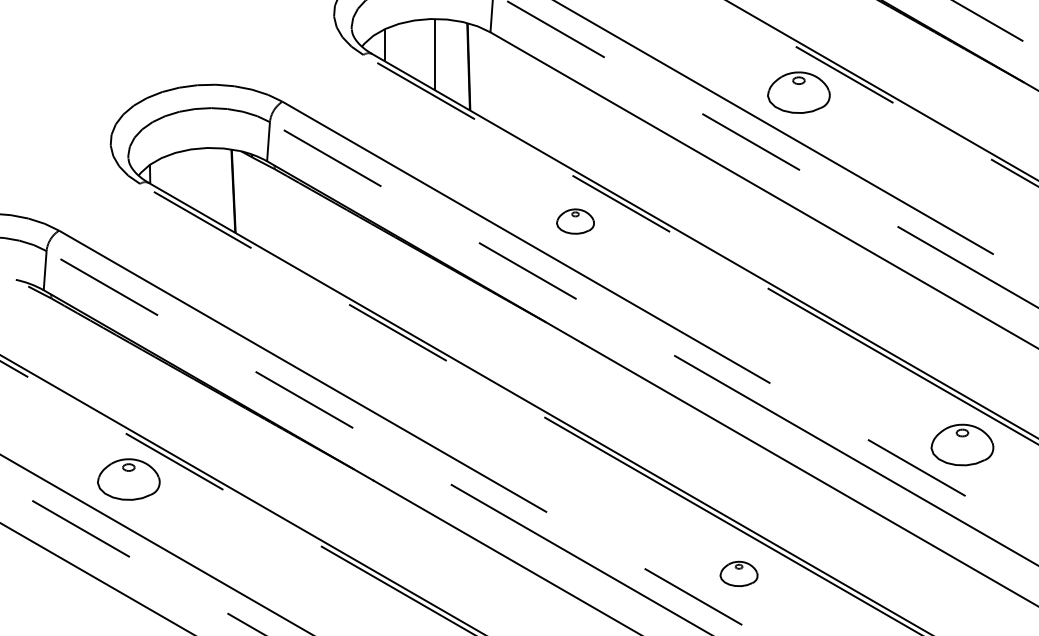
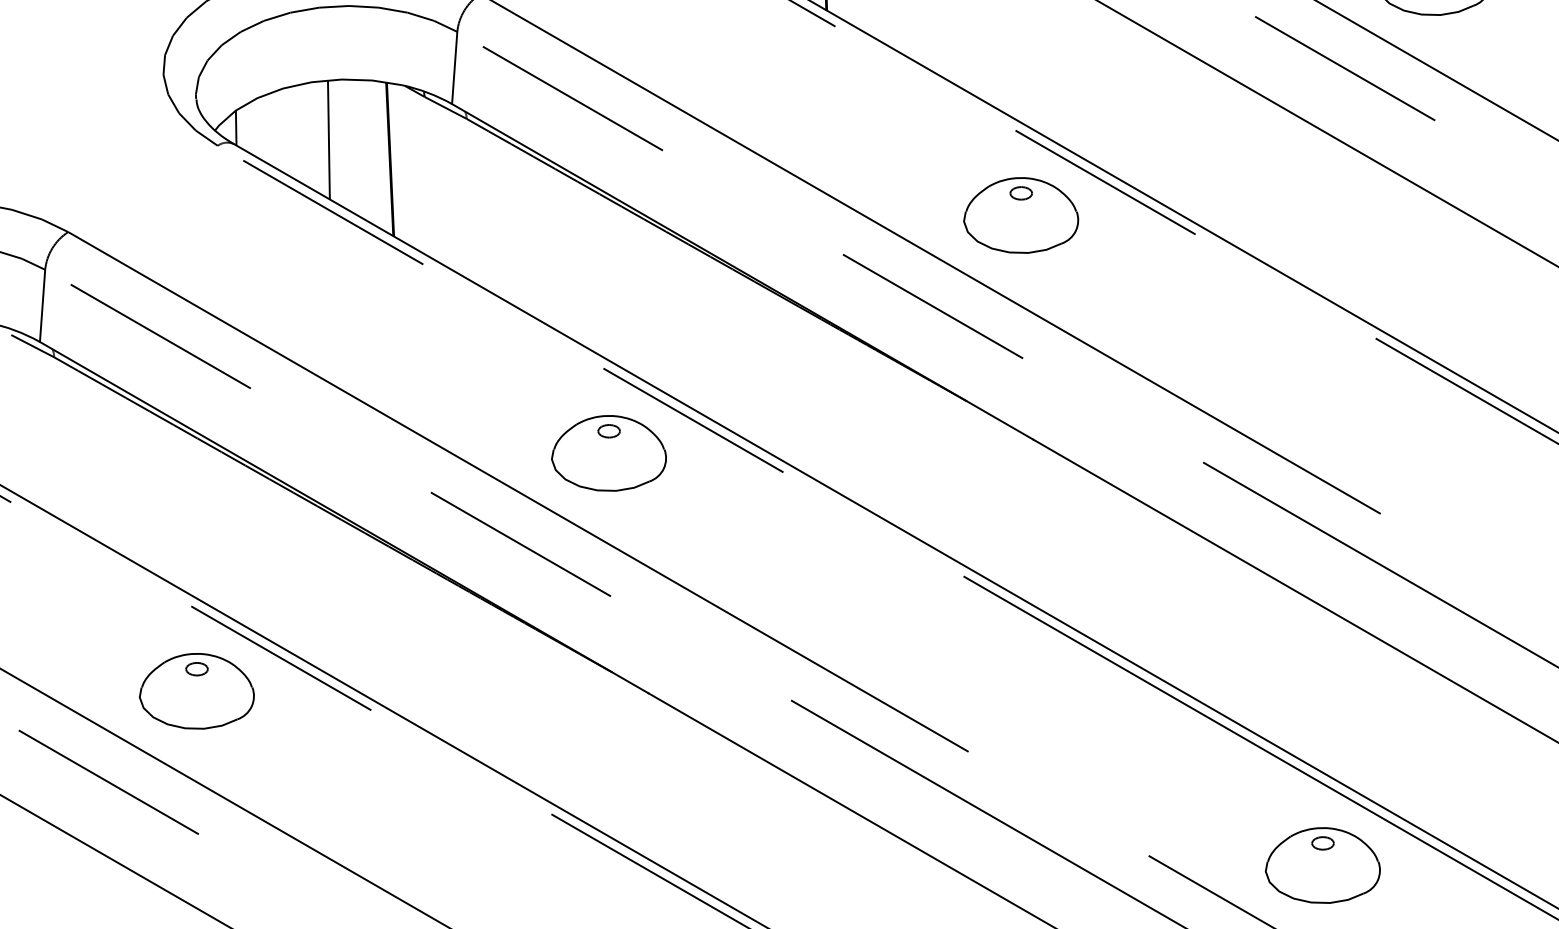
line: (199, 180) -> (327, 139), added
part: (575, 221) -> (1021, 215), size x1.67
part: (351, 350) -> (607, 453), added
part: (738, 573) -> (1321, 864), size x1.67

